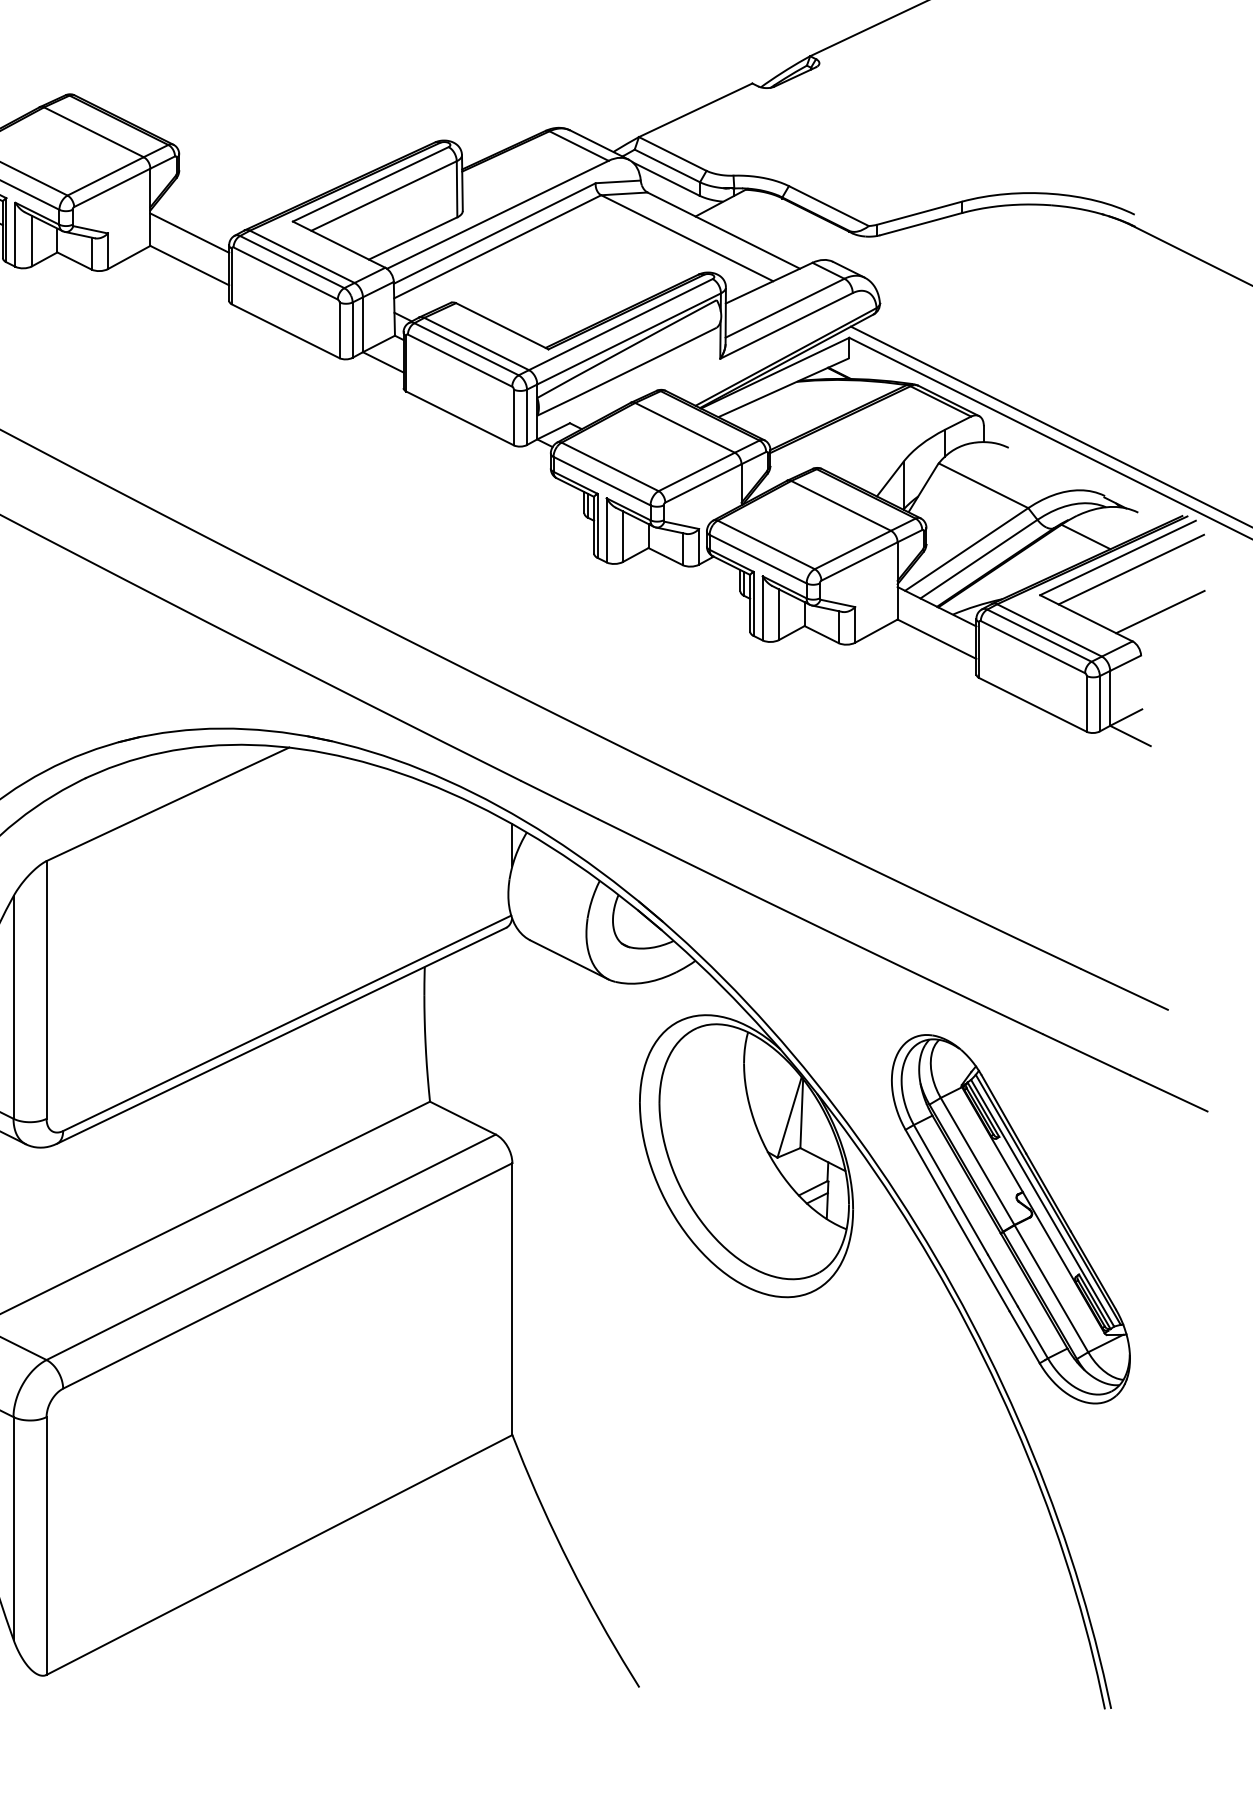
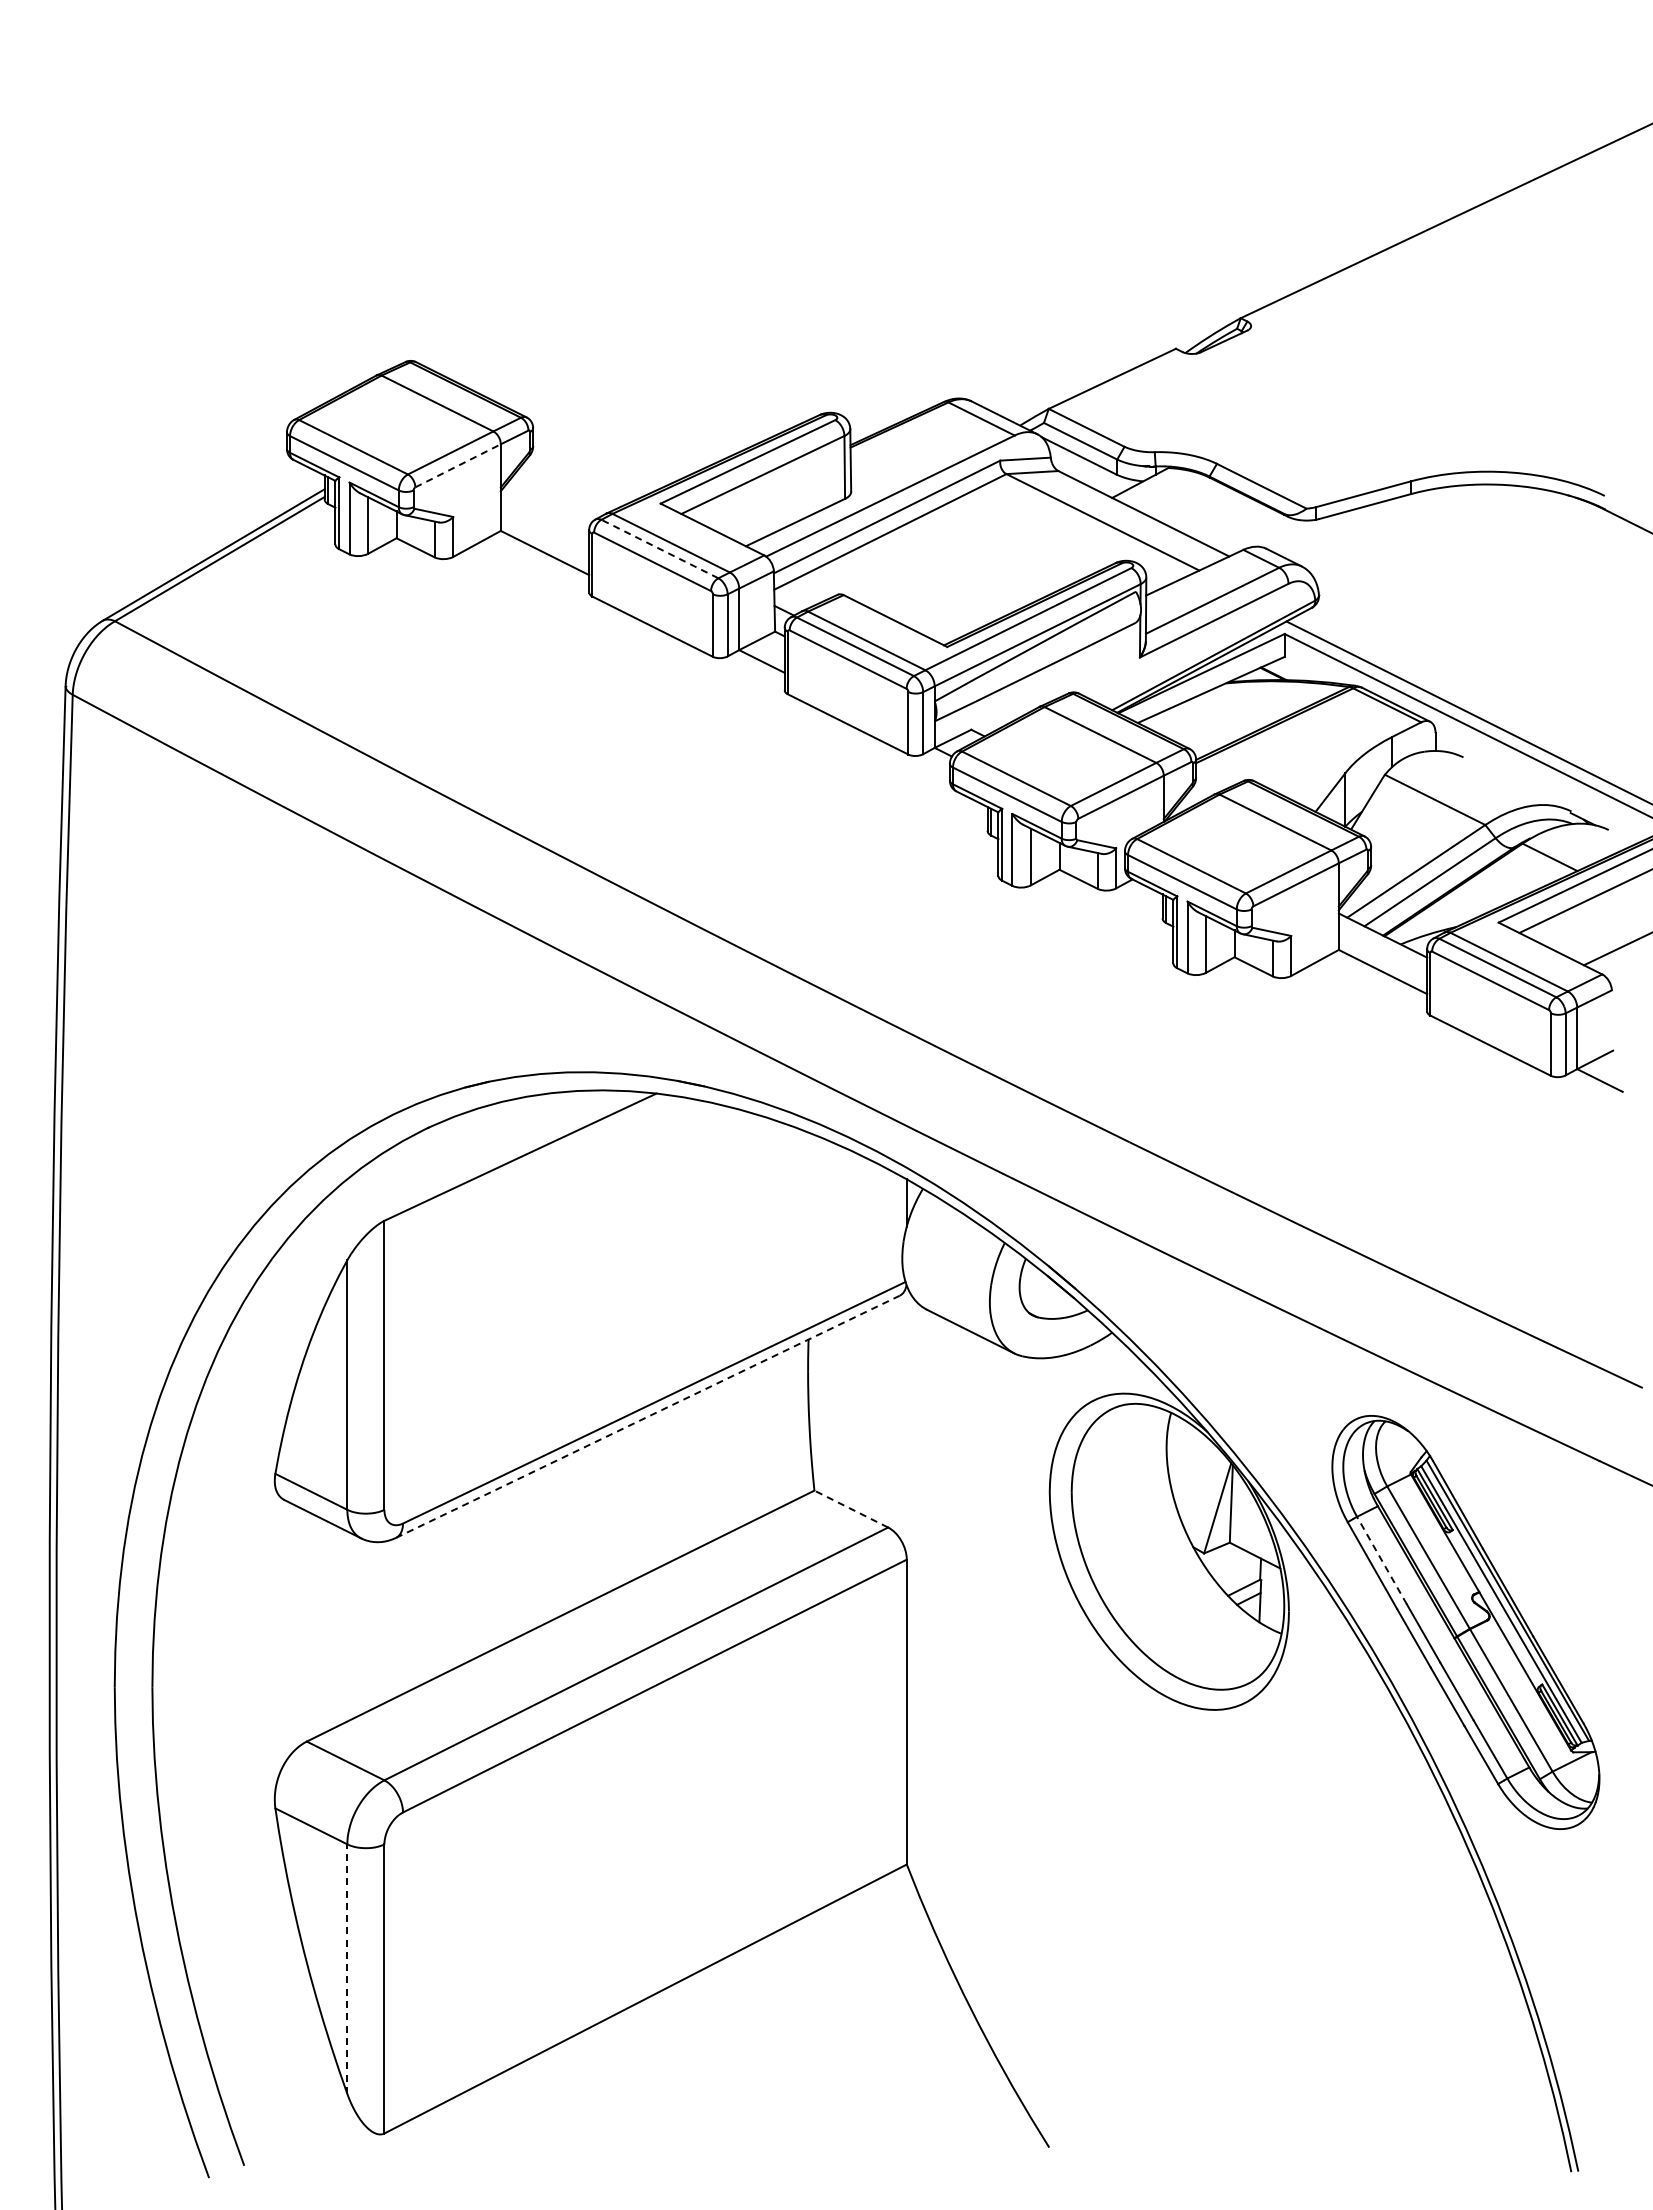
line: (112, 187) -> (458, 465), solid -> dashed
line: (189, 233) -> (544, 516), removed
line: (291, 261) -> (659, 548), solid -> dashed
line: (282, 1035) -> (648, 1416), solid -> dashed
line: (462, 1117) -> (850, 1508), solid -> dashed
line: (935, 1163) -> (1381, 1559), solid -> dashed
line: (13, 1528) -> (347, 1969), solid -> dashed

